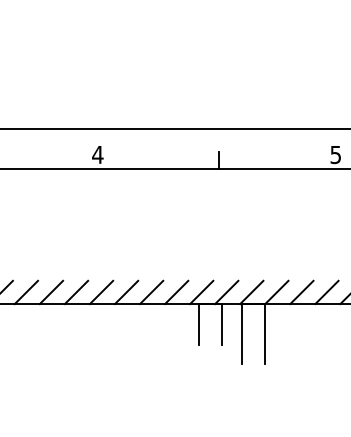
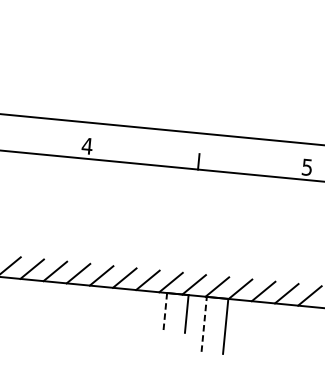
line: (198, 325) -> (165, 312), solid -> dashed
line: (241, 333) -> (204, 324), solid -> dashed

